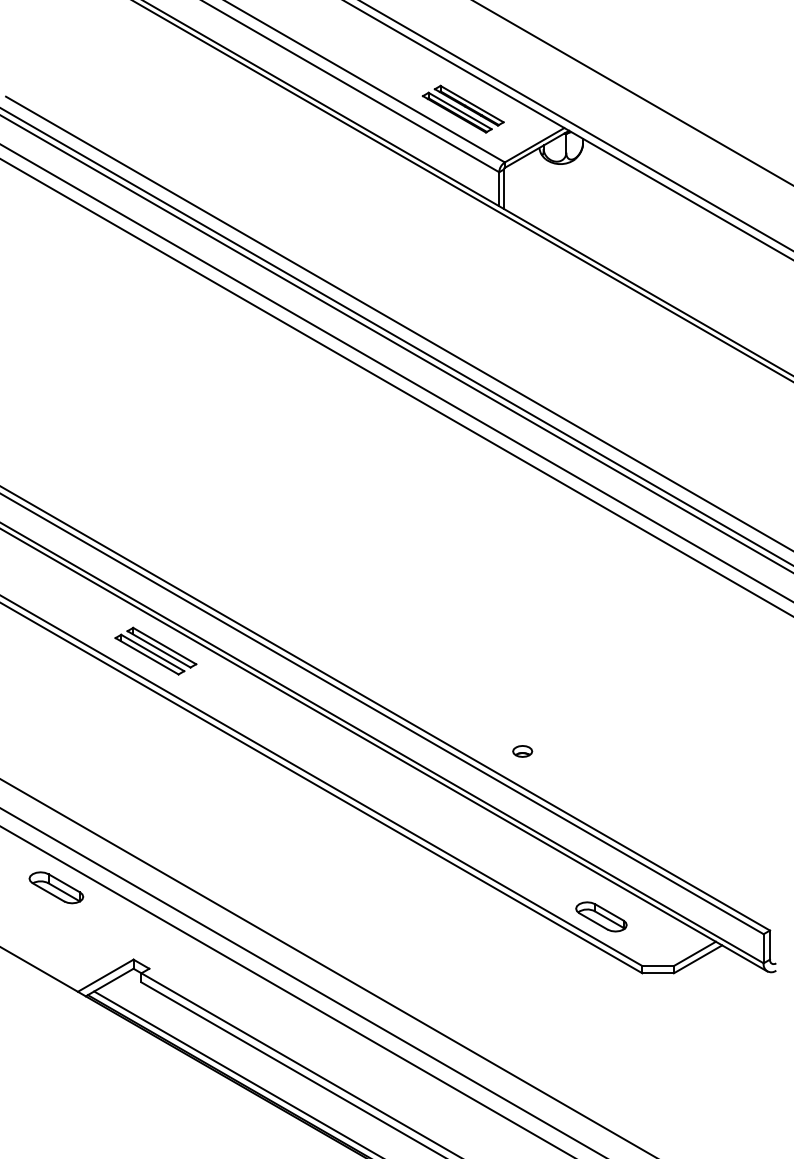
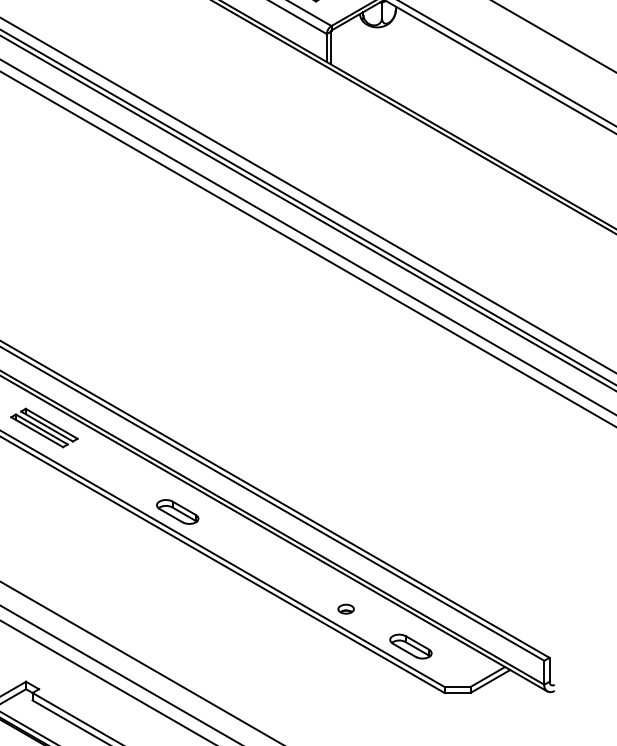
part: (522, 751) -> (345, 609), moved
part: (317, 752) -> (177, 511), added

